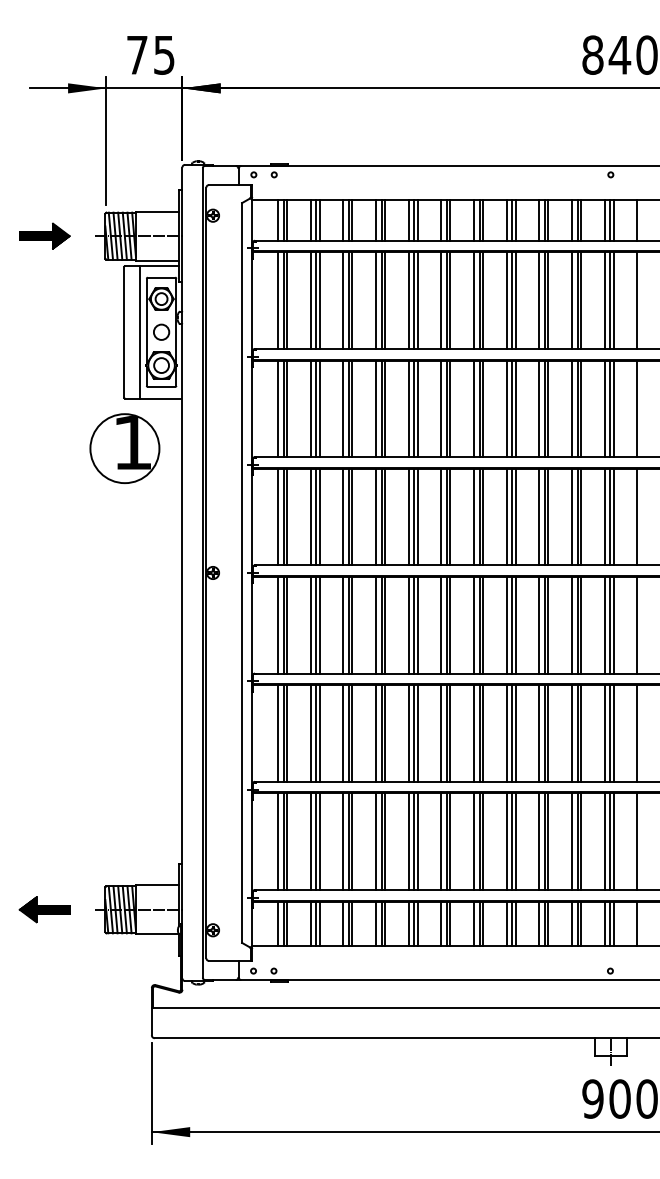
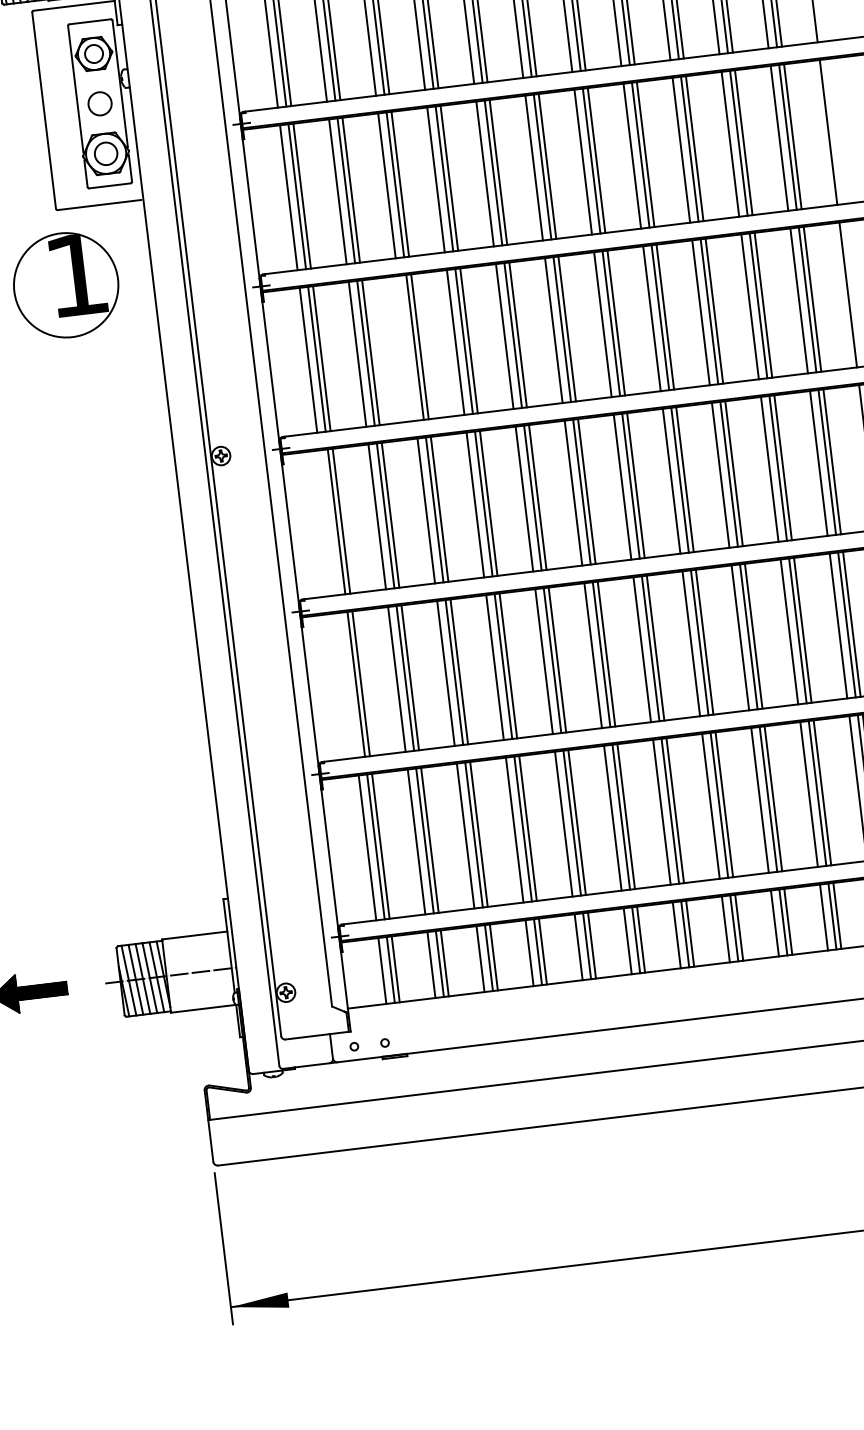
line: (139, 331) -> (66, 106), removed
line: (343, 516) -> (406, 347), removed
line: (277, 625) -> (327, 523), removed
line: (277, 733) -> (347, 685), removed

